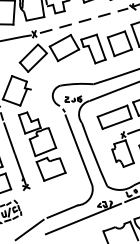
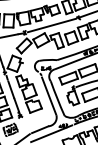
line: (85, 20) -> (52, 25), dashed -> solid

